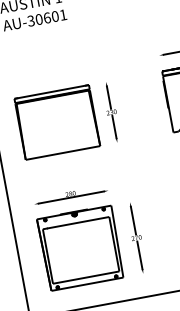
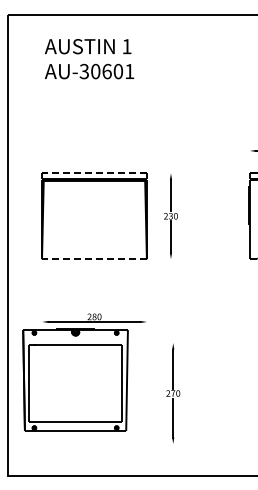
line: (51, 92) -> (93, 173), solid -> dashed
line: (62, 153) -> (93, 259), solid -> dashed
part: (80, 247) -> (75, 379), moved

